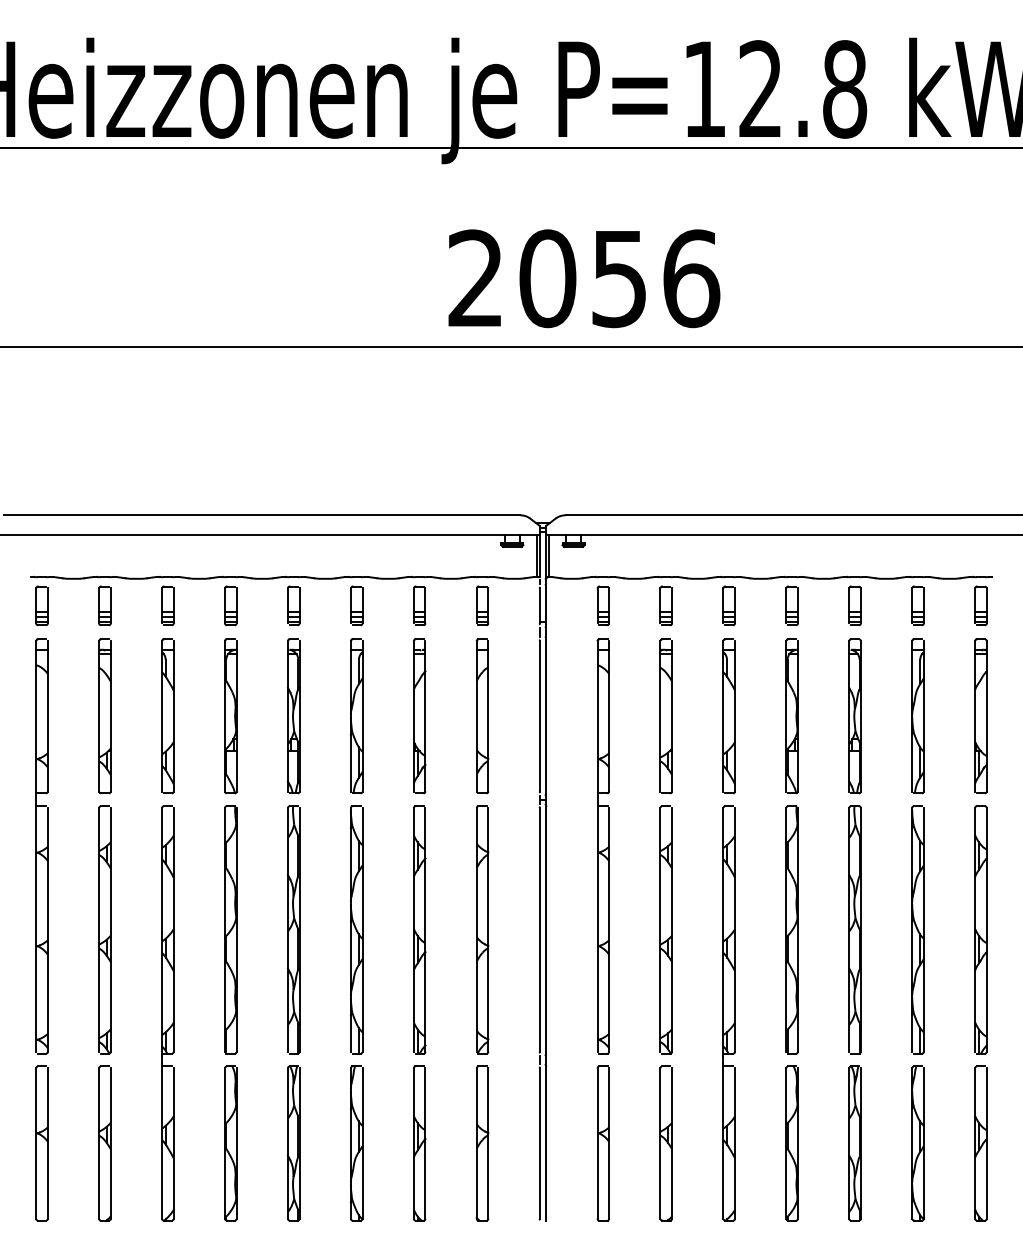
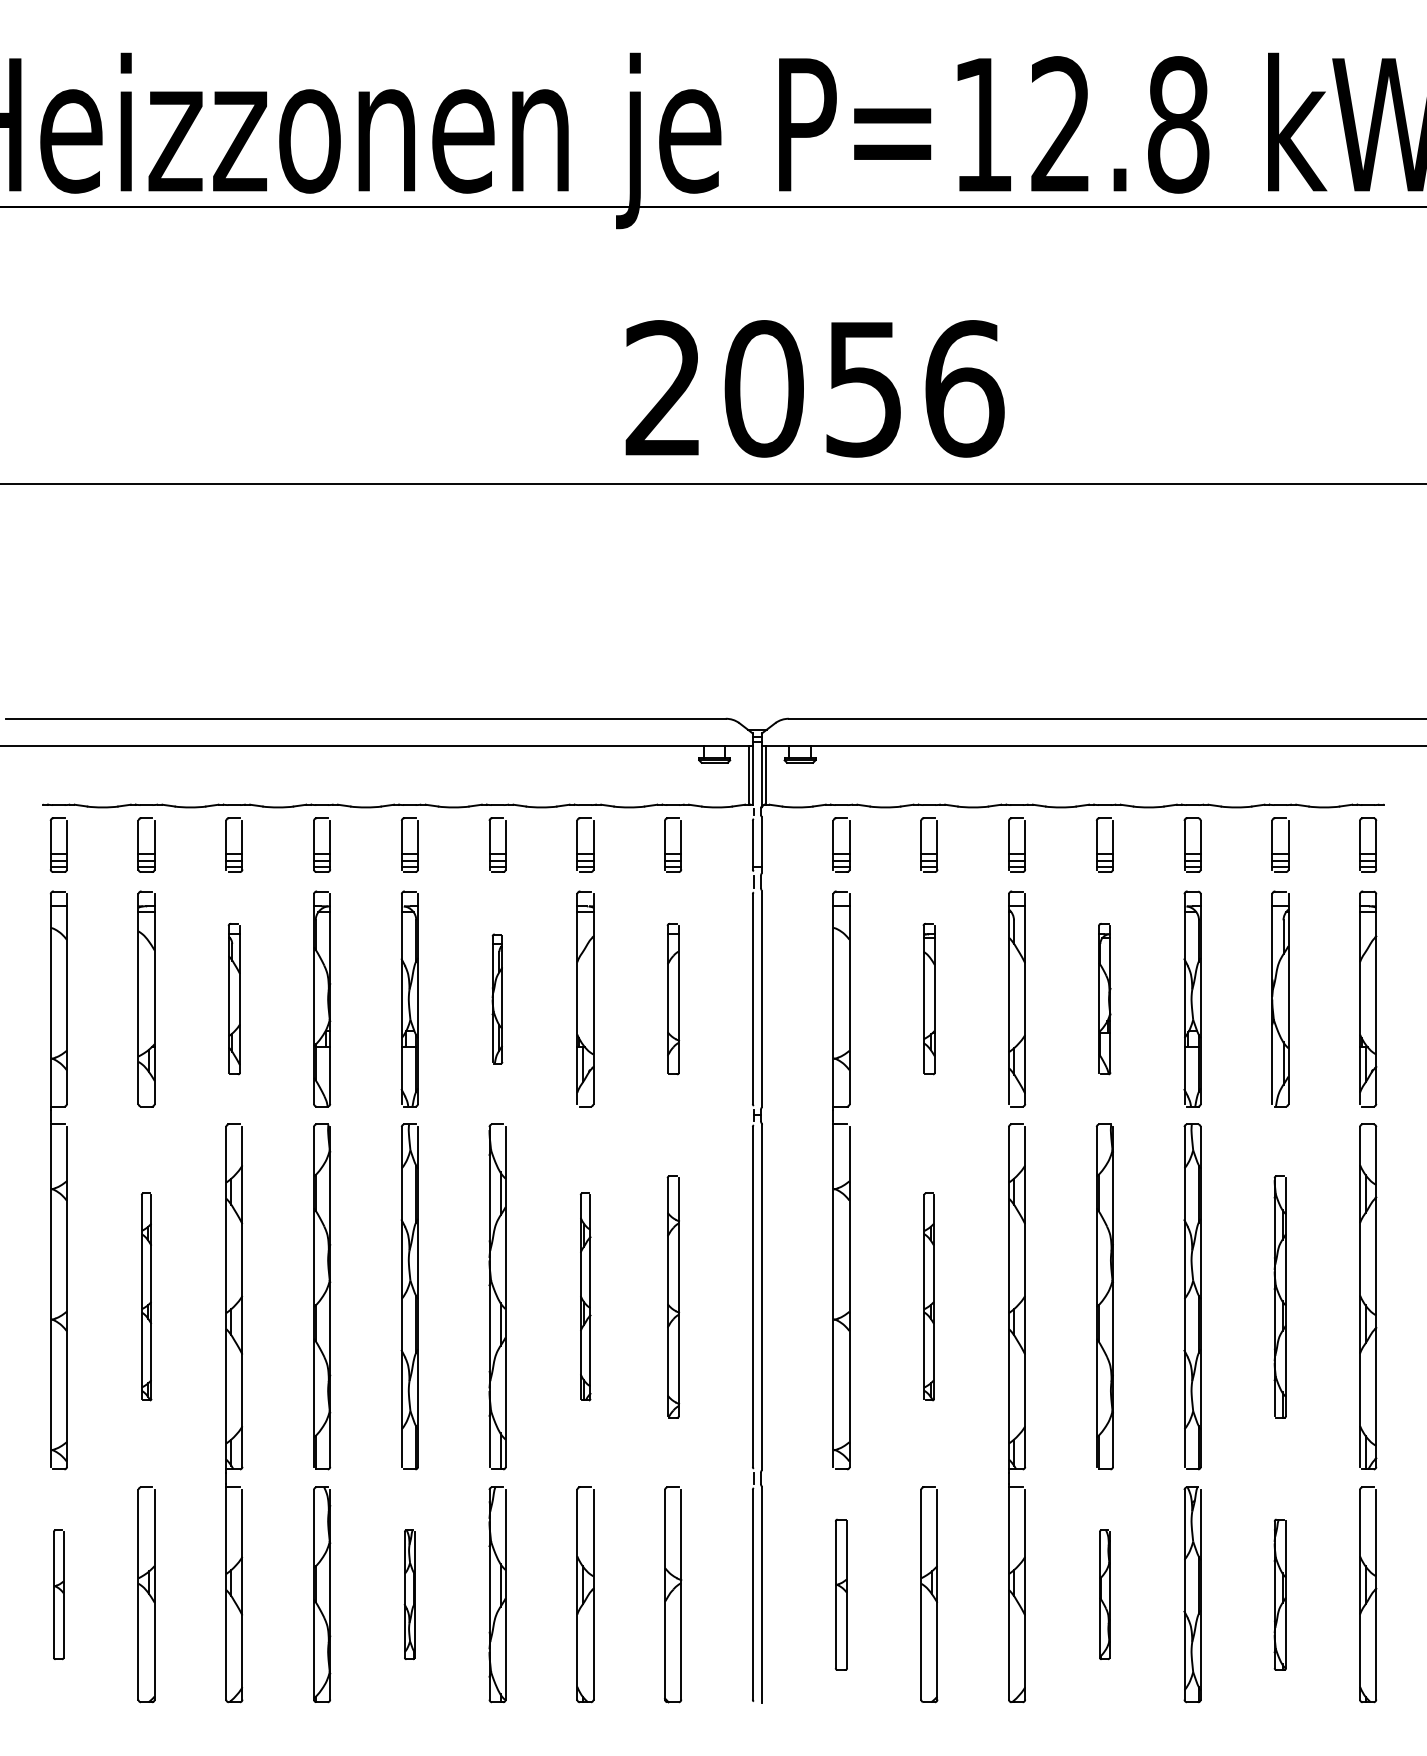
part: (167, 716) -> (233, 999), size x0.7
part: (356, 716) -> (497, 999), size x0.6
part: (482, 716) -> (673, 999), size x0.7
part: (665, 716) -> (928, 999), size x0.7
part: (791, 716) -> (1103, 999), size x0.7
part: (104, 929) -> (145, 1296), size x0.6
part: (419, 929) -> (585, 1296), size x0.6
part: (482, 929) -> (673, 1296), size x0.7
part: (665, 929) -> (928, 1296), size x0.6
part: (917, 929) -> (1279, 1296), size x0.7
part: (41, 1143) -> (58, 1594), size x0.6
part: (293, 1143) -> (409, 1594), size x0.6
part: (602, 1143) -> (840, 1594), size x0.7
part: (791, 1143) -> (1103, 1594), size x0.6
part: (917, 1143) -> (1279, 1594), size x0.7

